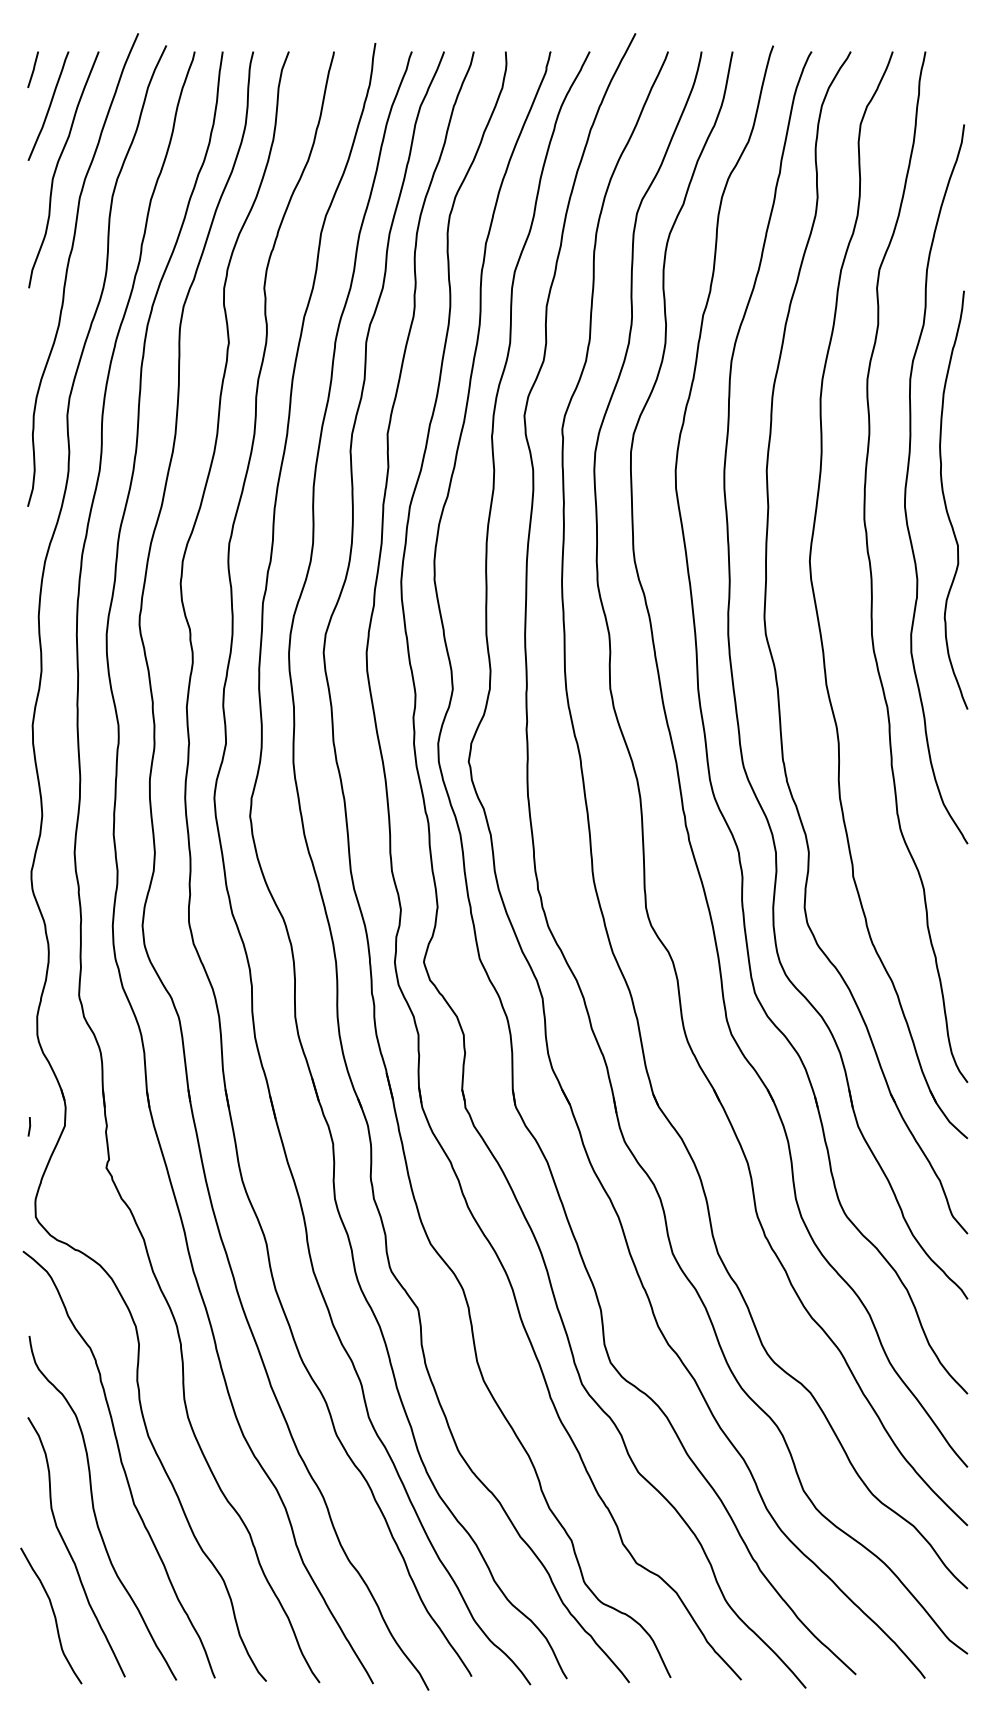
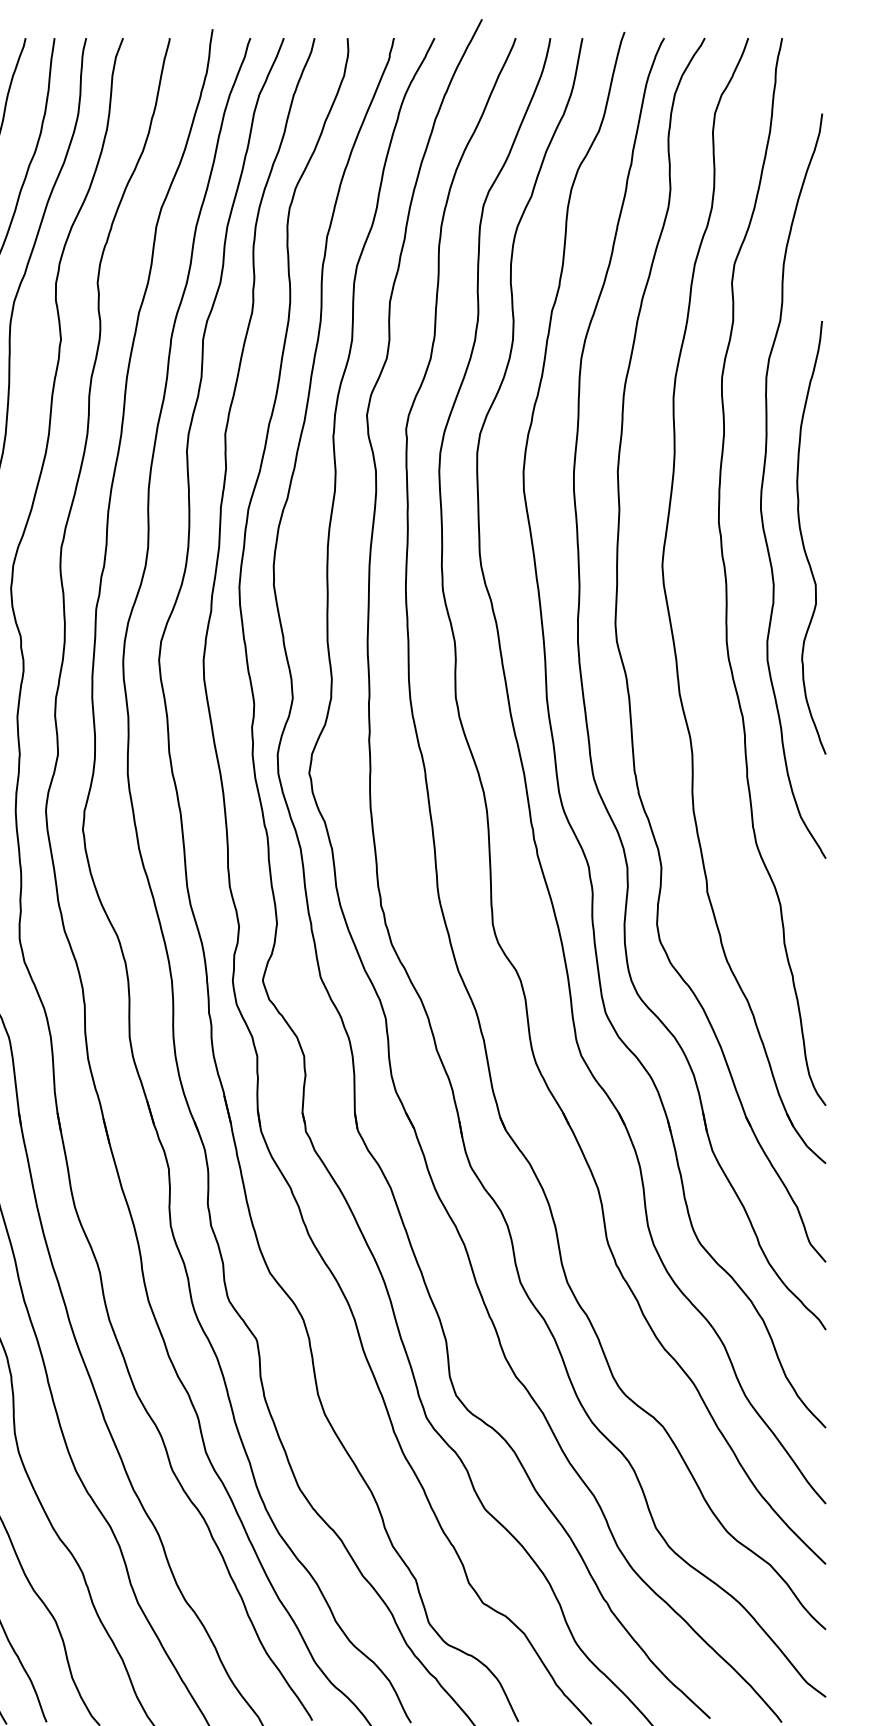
curve: (945, 499) -> (802, 537), moved

